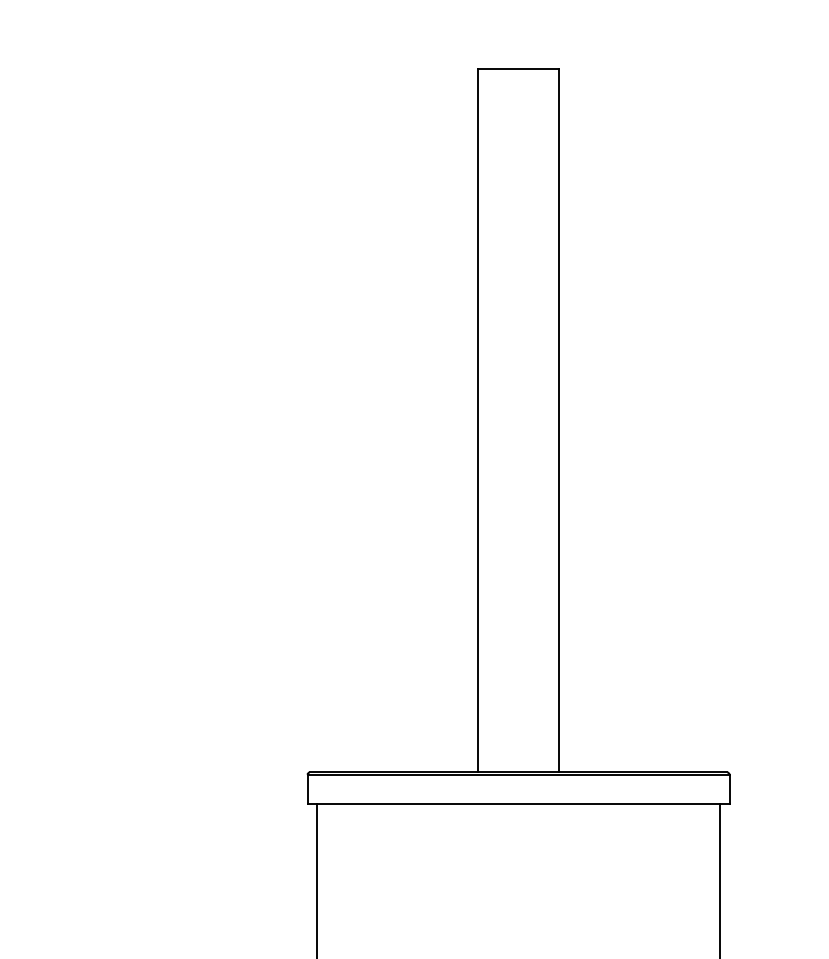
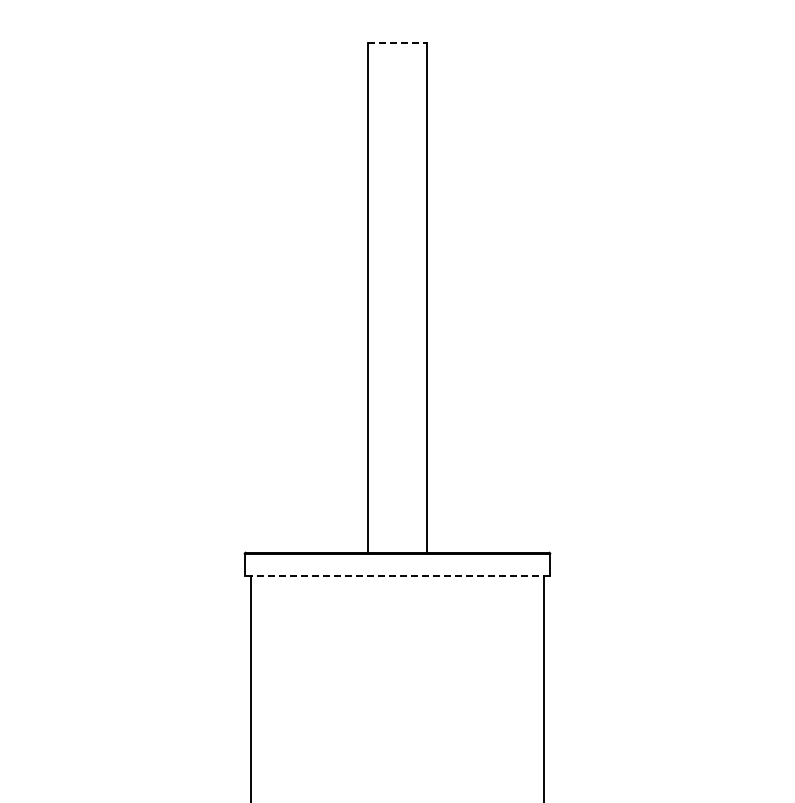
line: (518, 69) -> (397, 42), solid -> dashed
line: (518, 804) -> (397, 575), solid -> dashed

